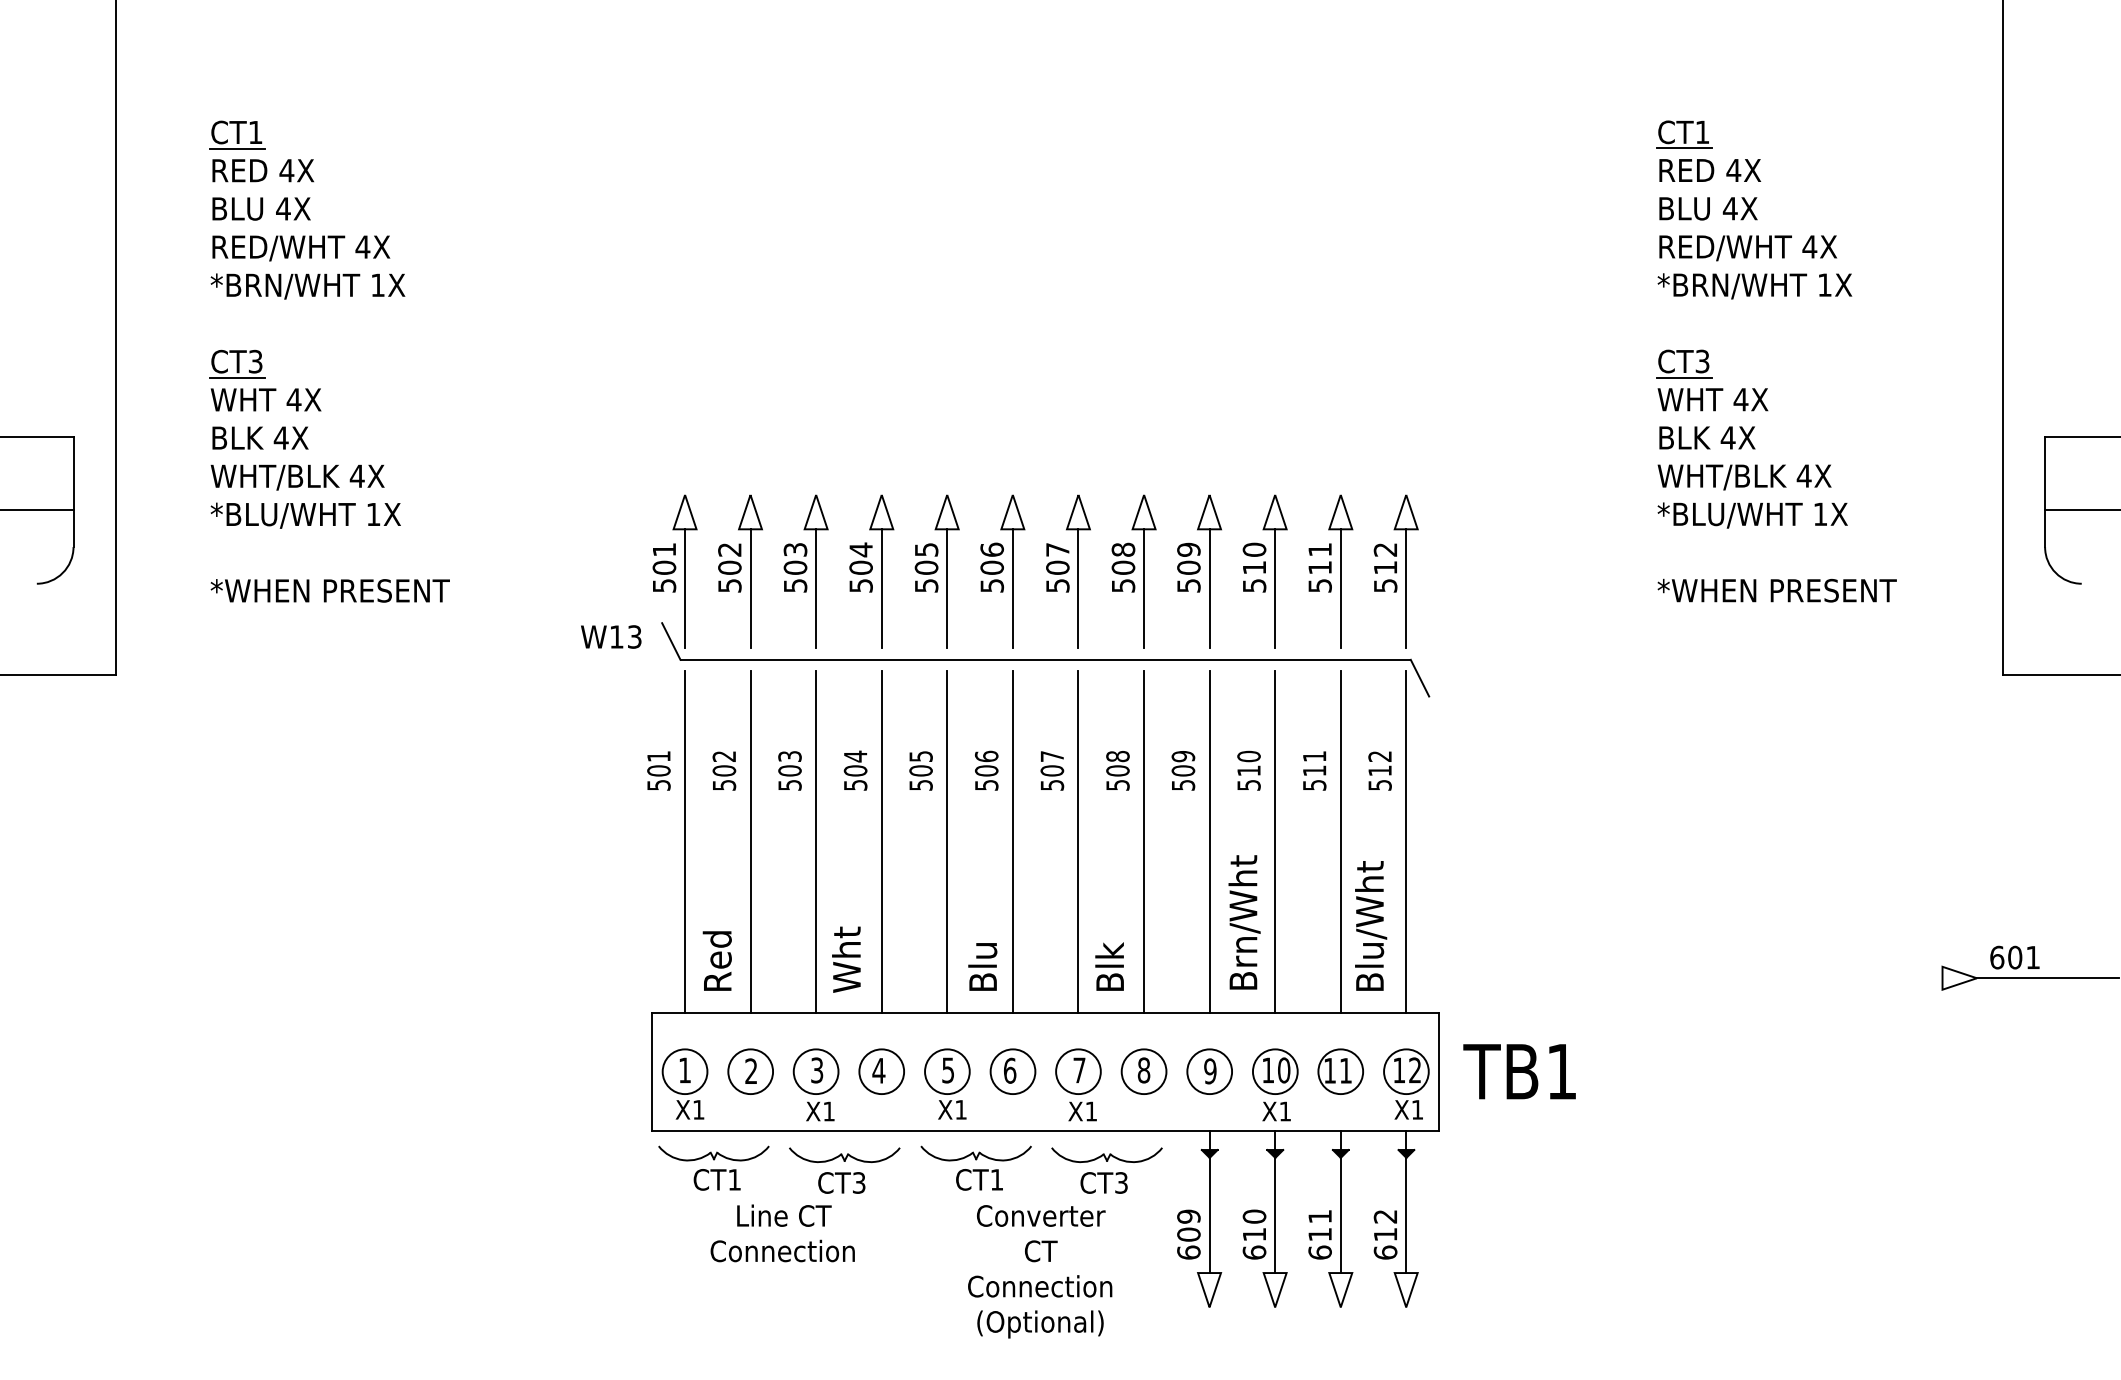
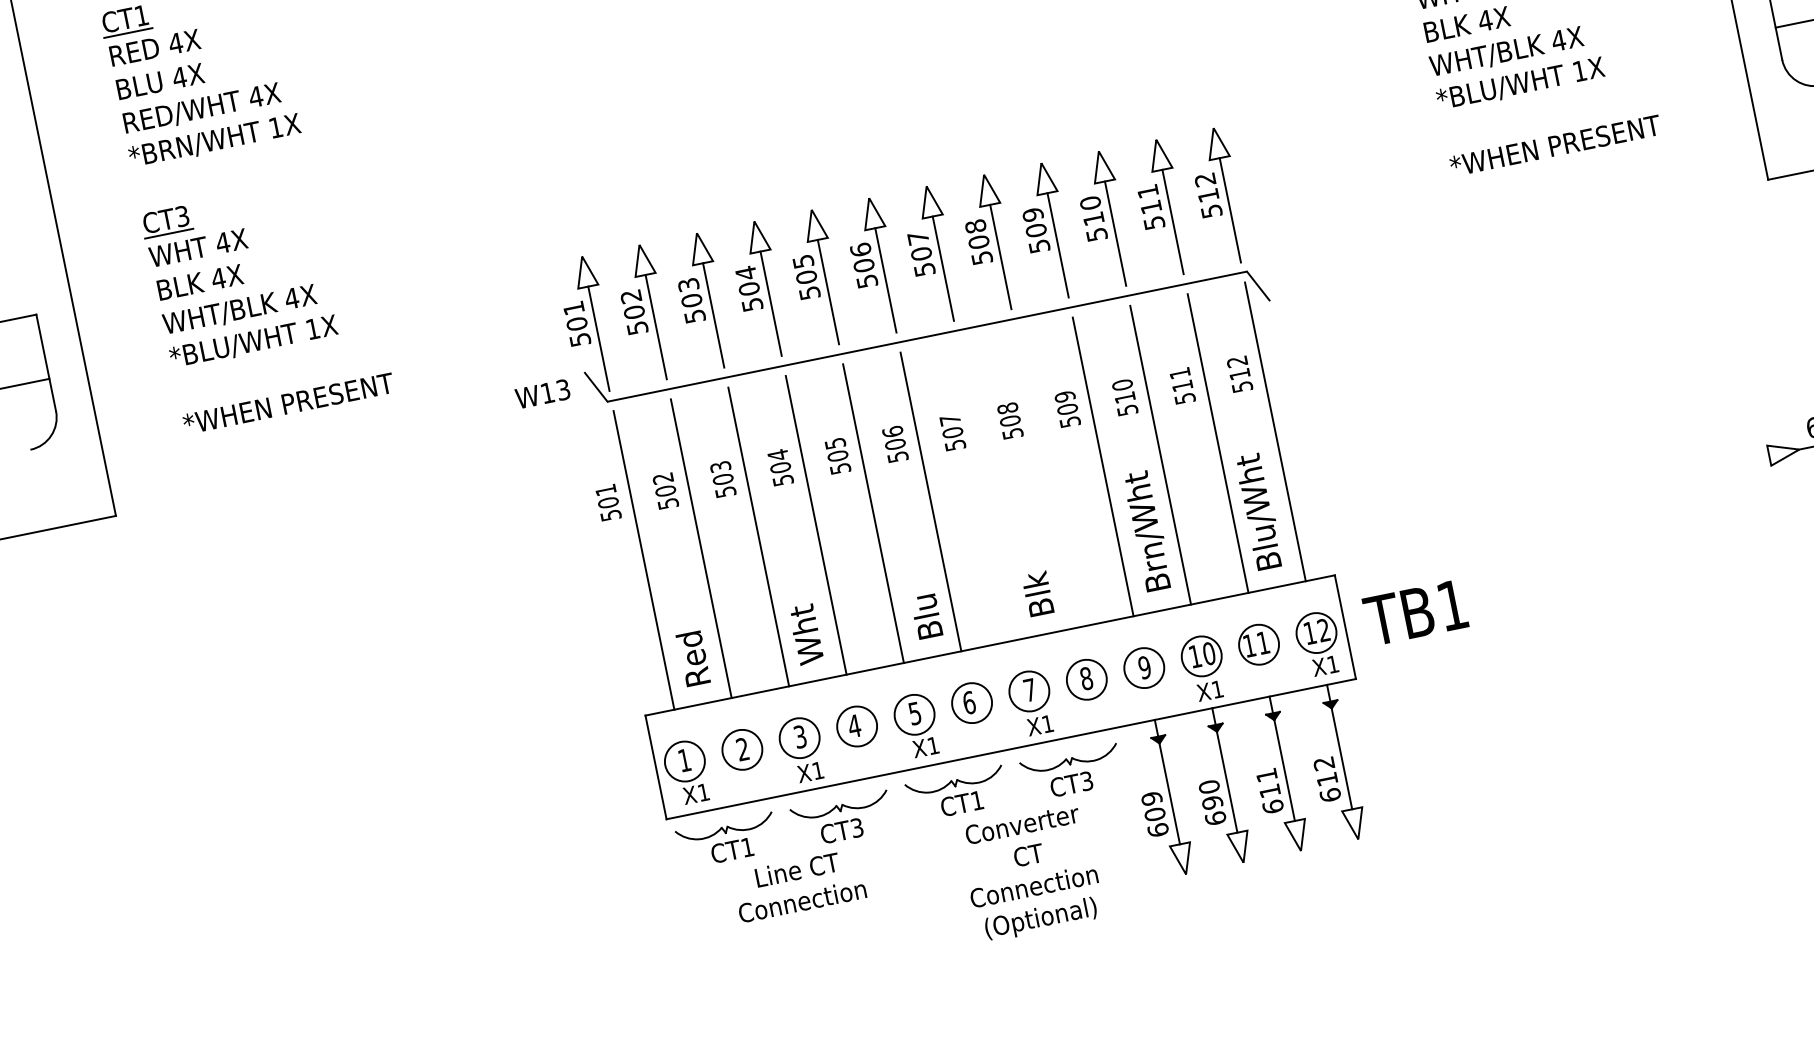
line: (1078, 841) -> (988, 489), removed
line: (1144, 841) -> (1046, 478), removed
text: (1254, 1234) -> (1212, 802), 610 -> 690

